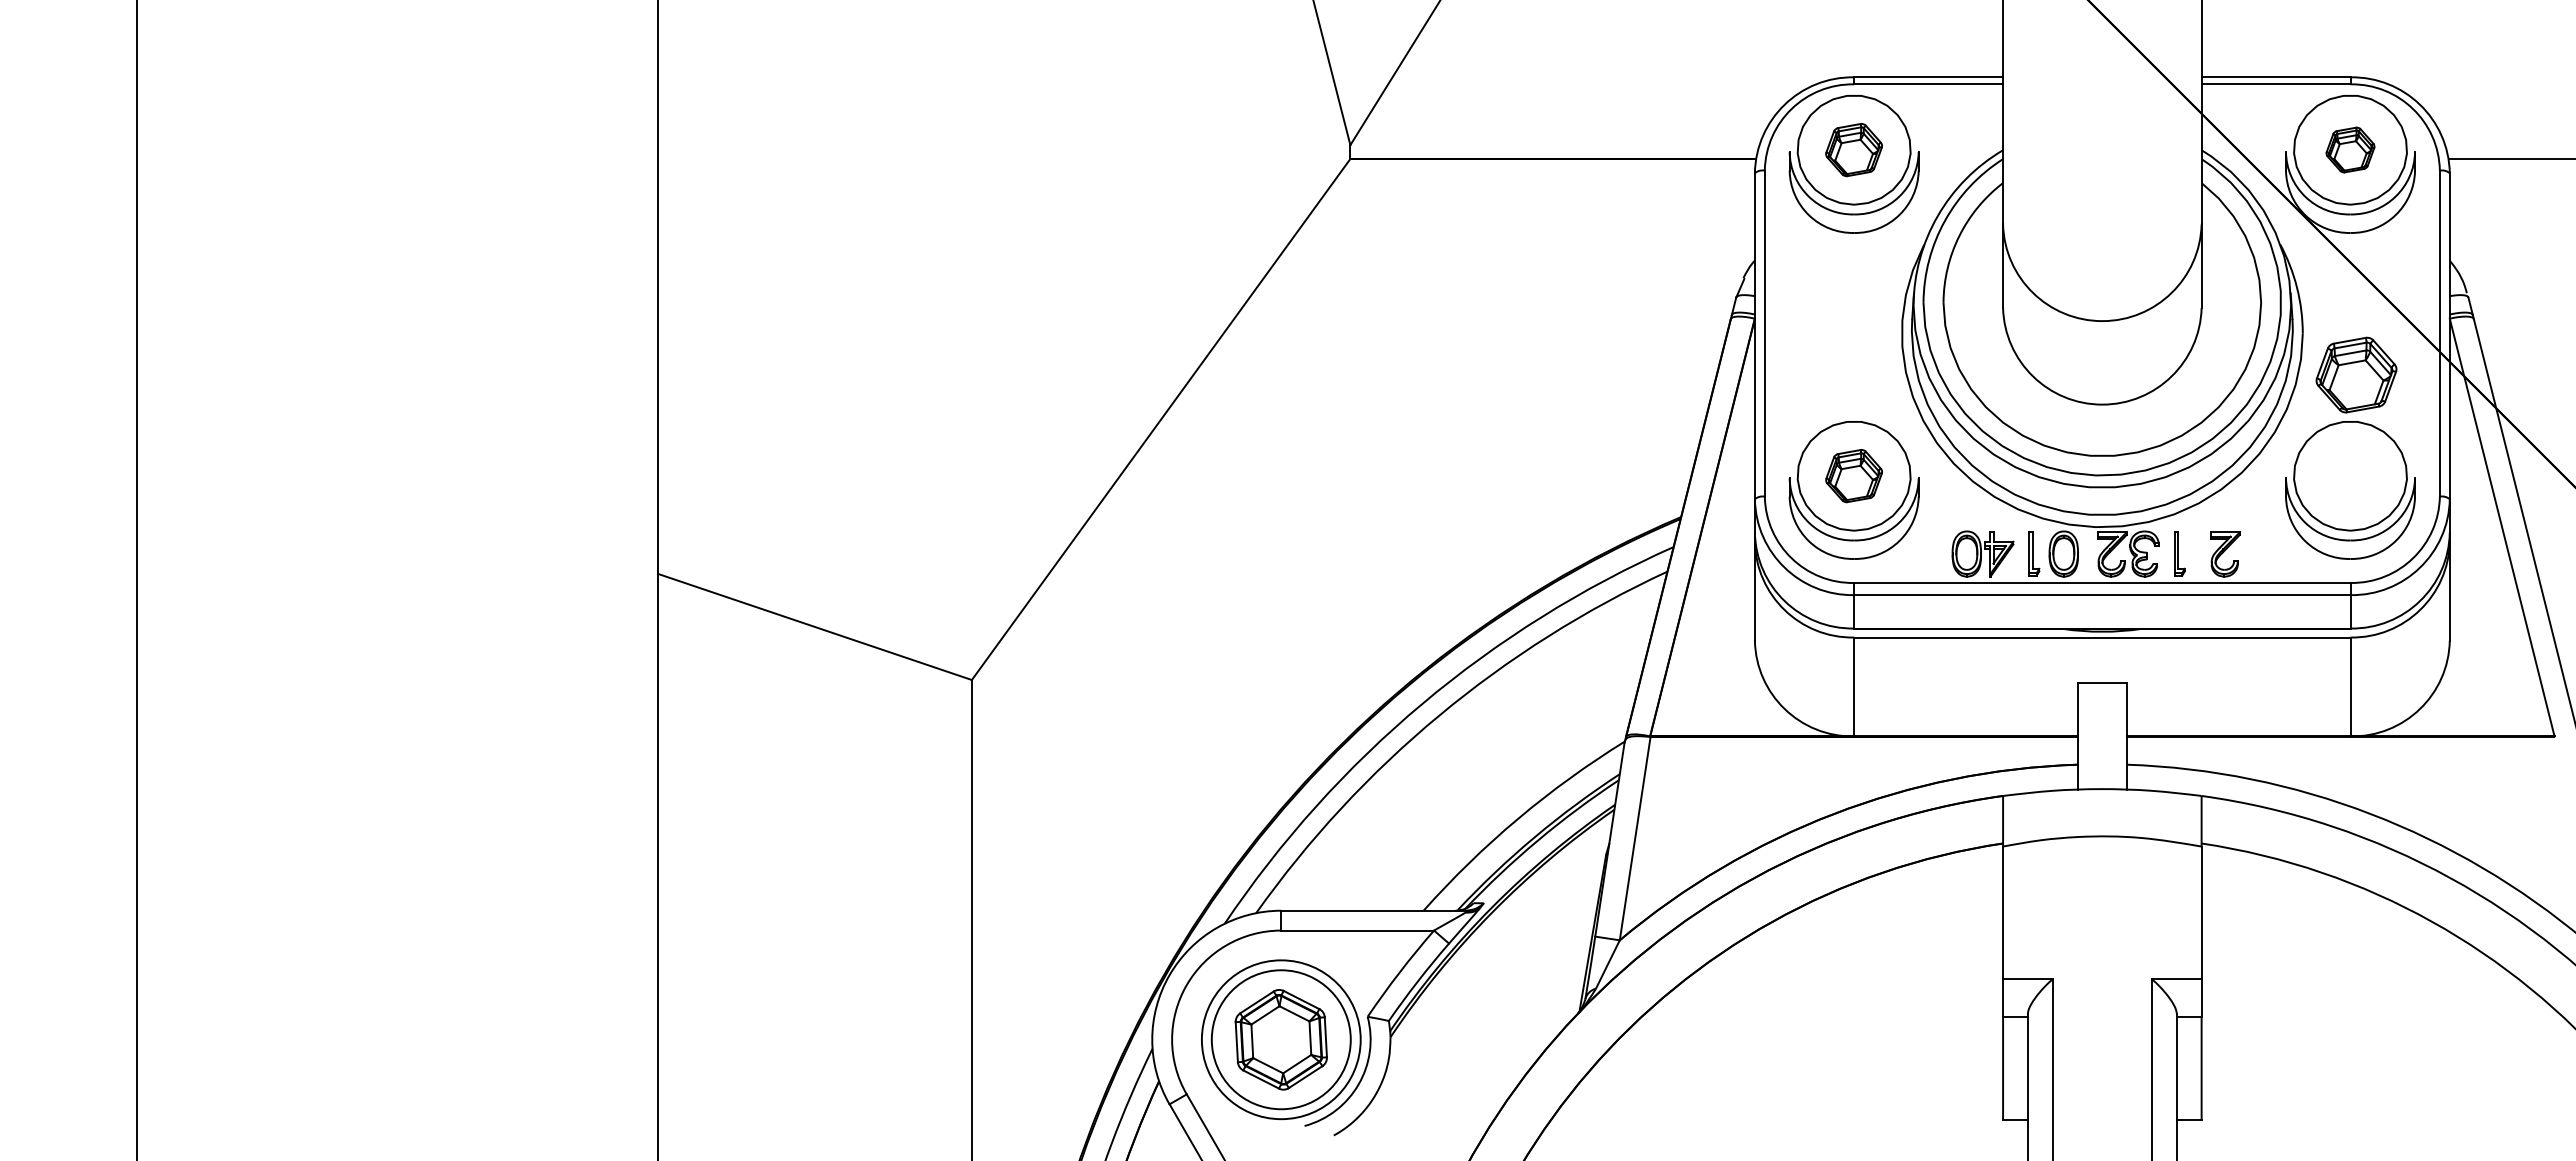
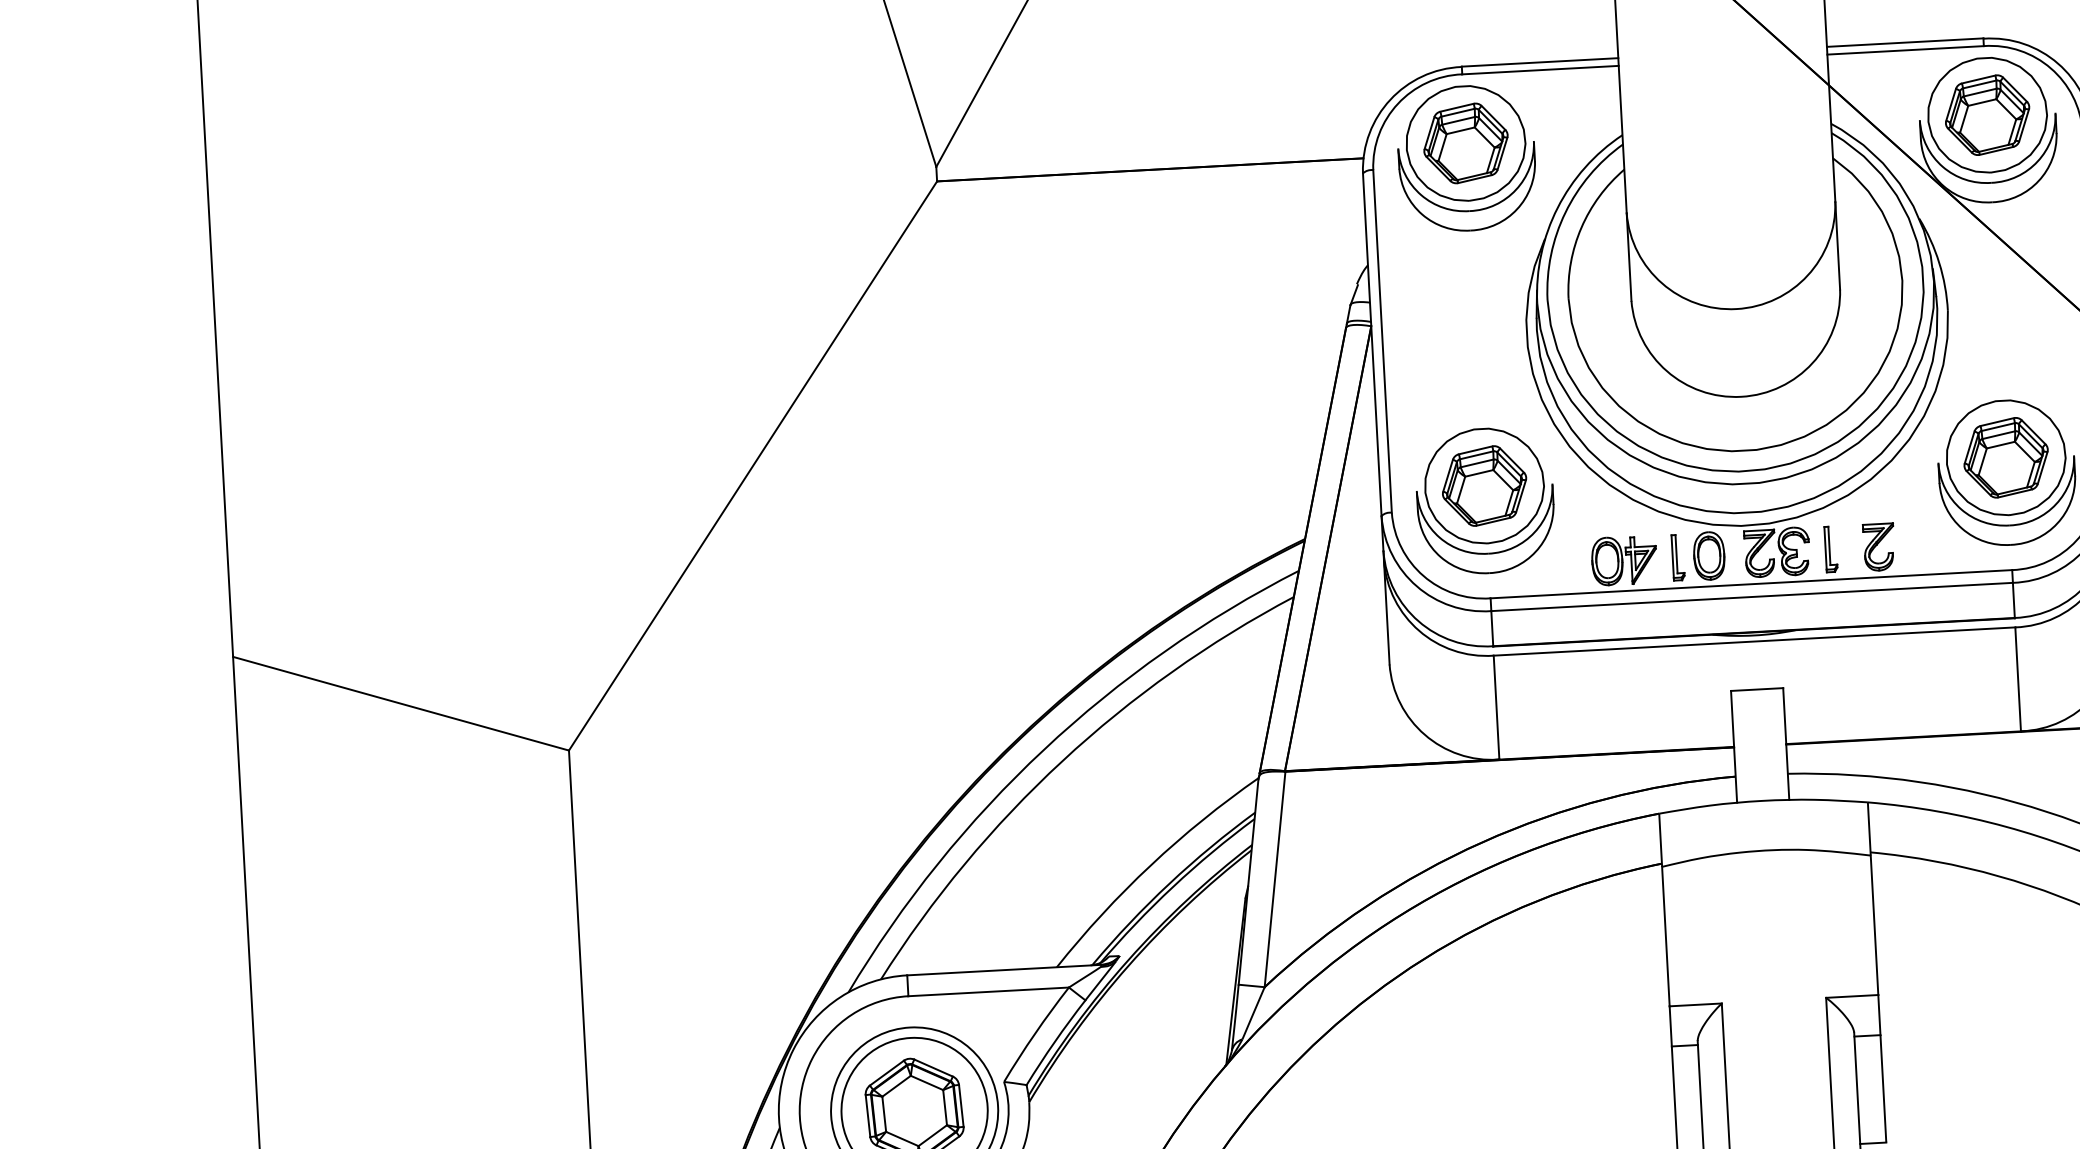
part: (1853, 149) -> (1465, 142), size x1.43
part: (2350, 149) -> (1987, 114), size x1.67
part: (2356, 374) -> (2006, 457), moved
part: (1853, 475) -> (1483, 485), size x1.43

